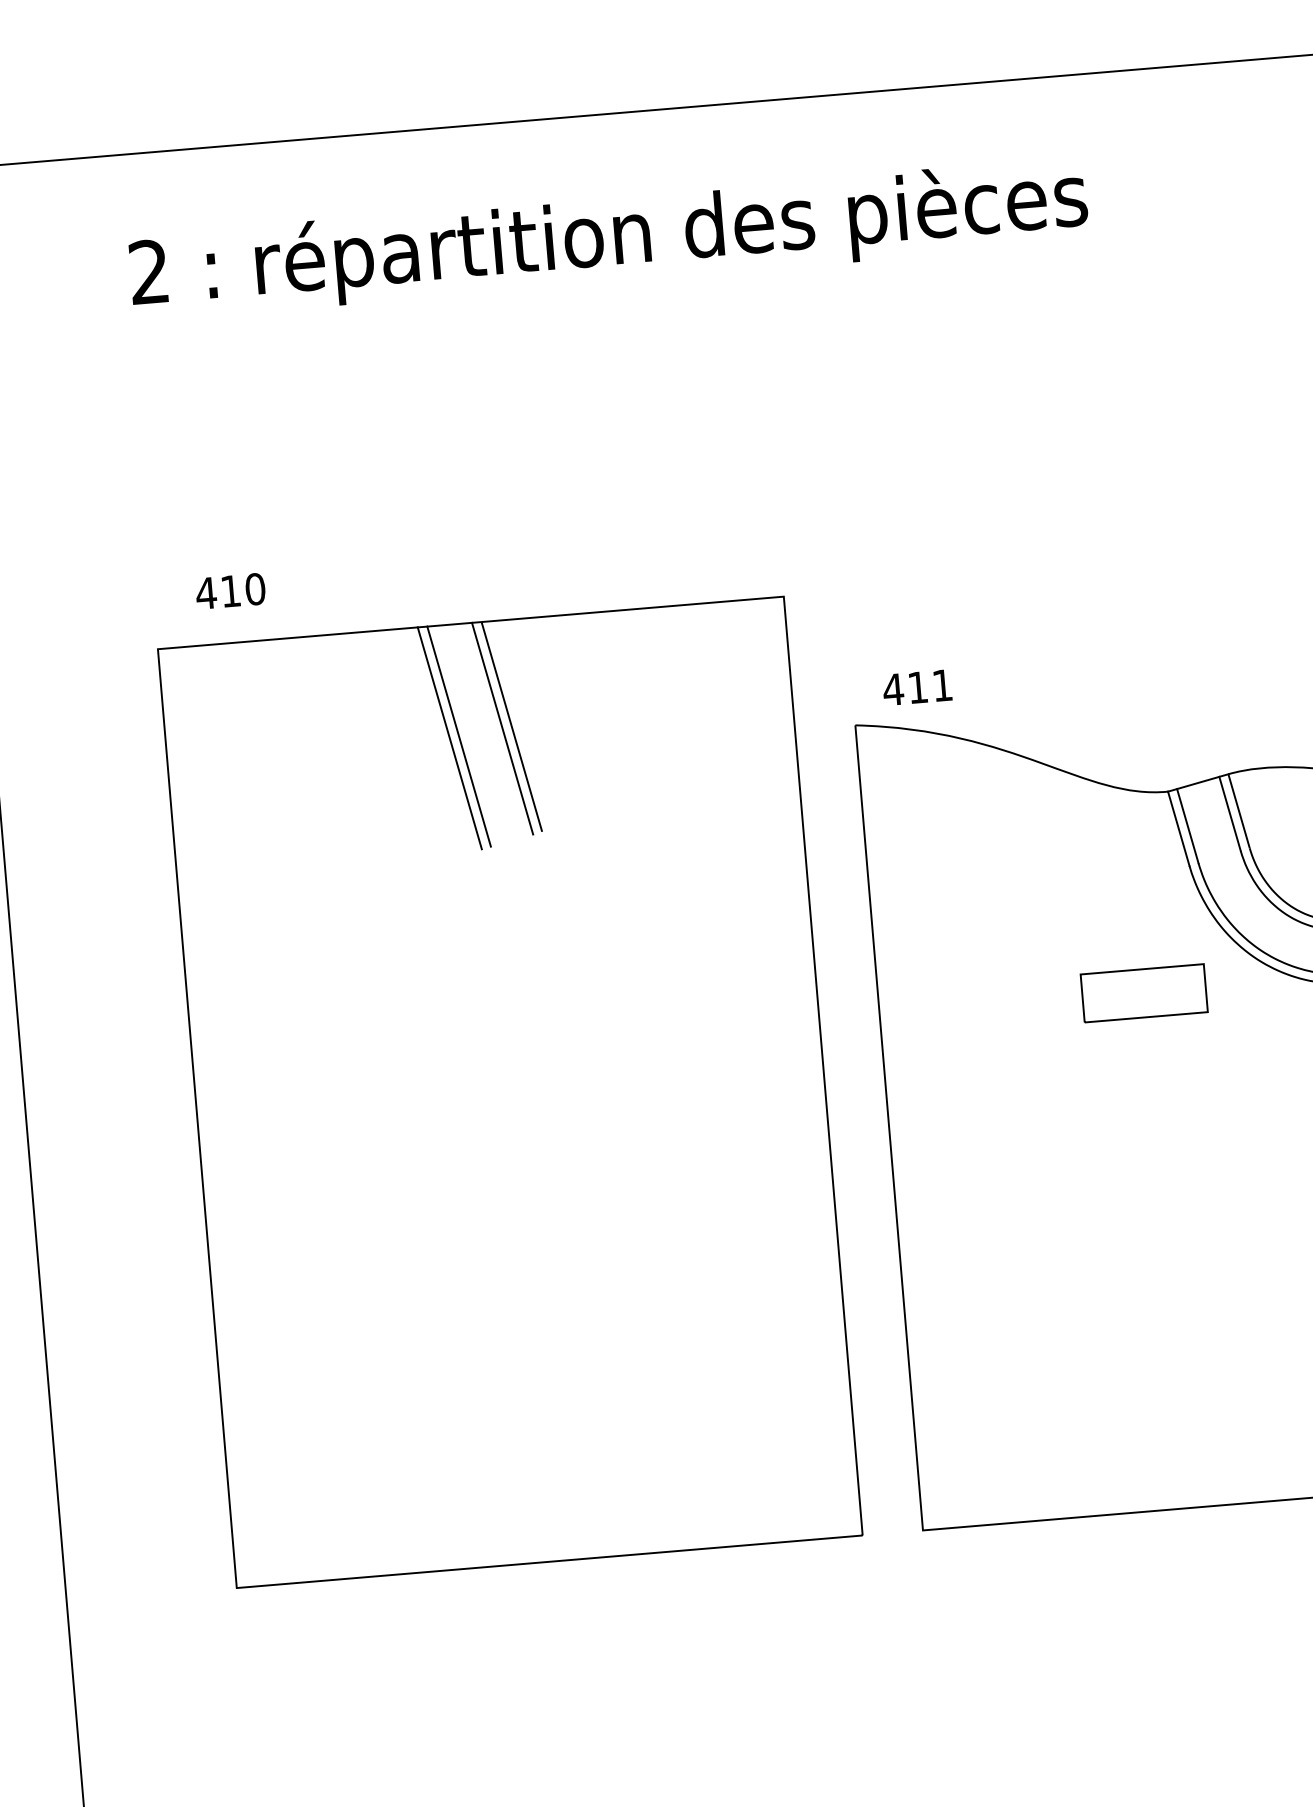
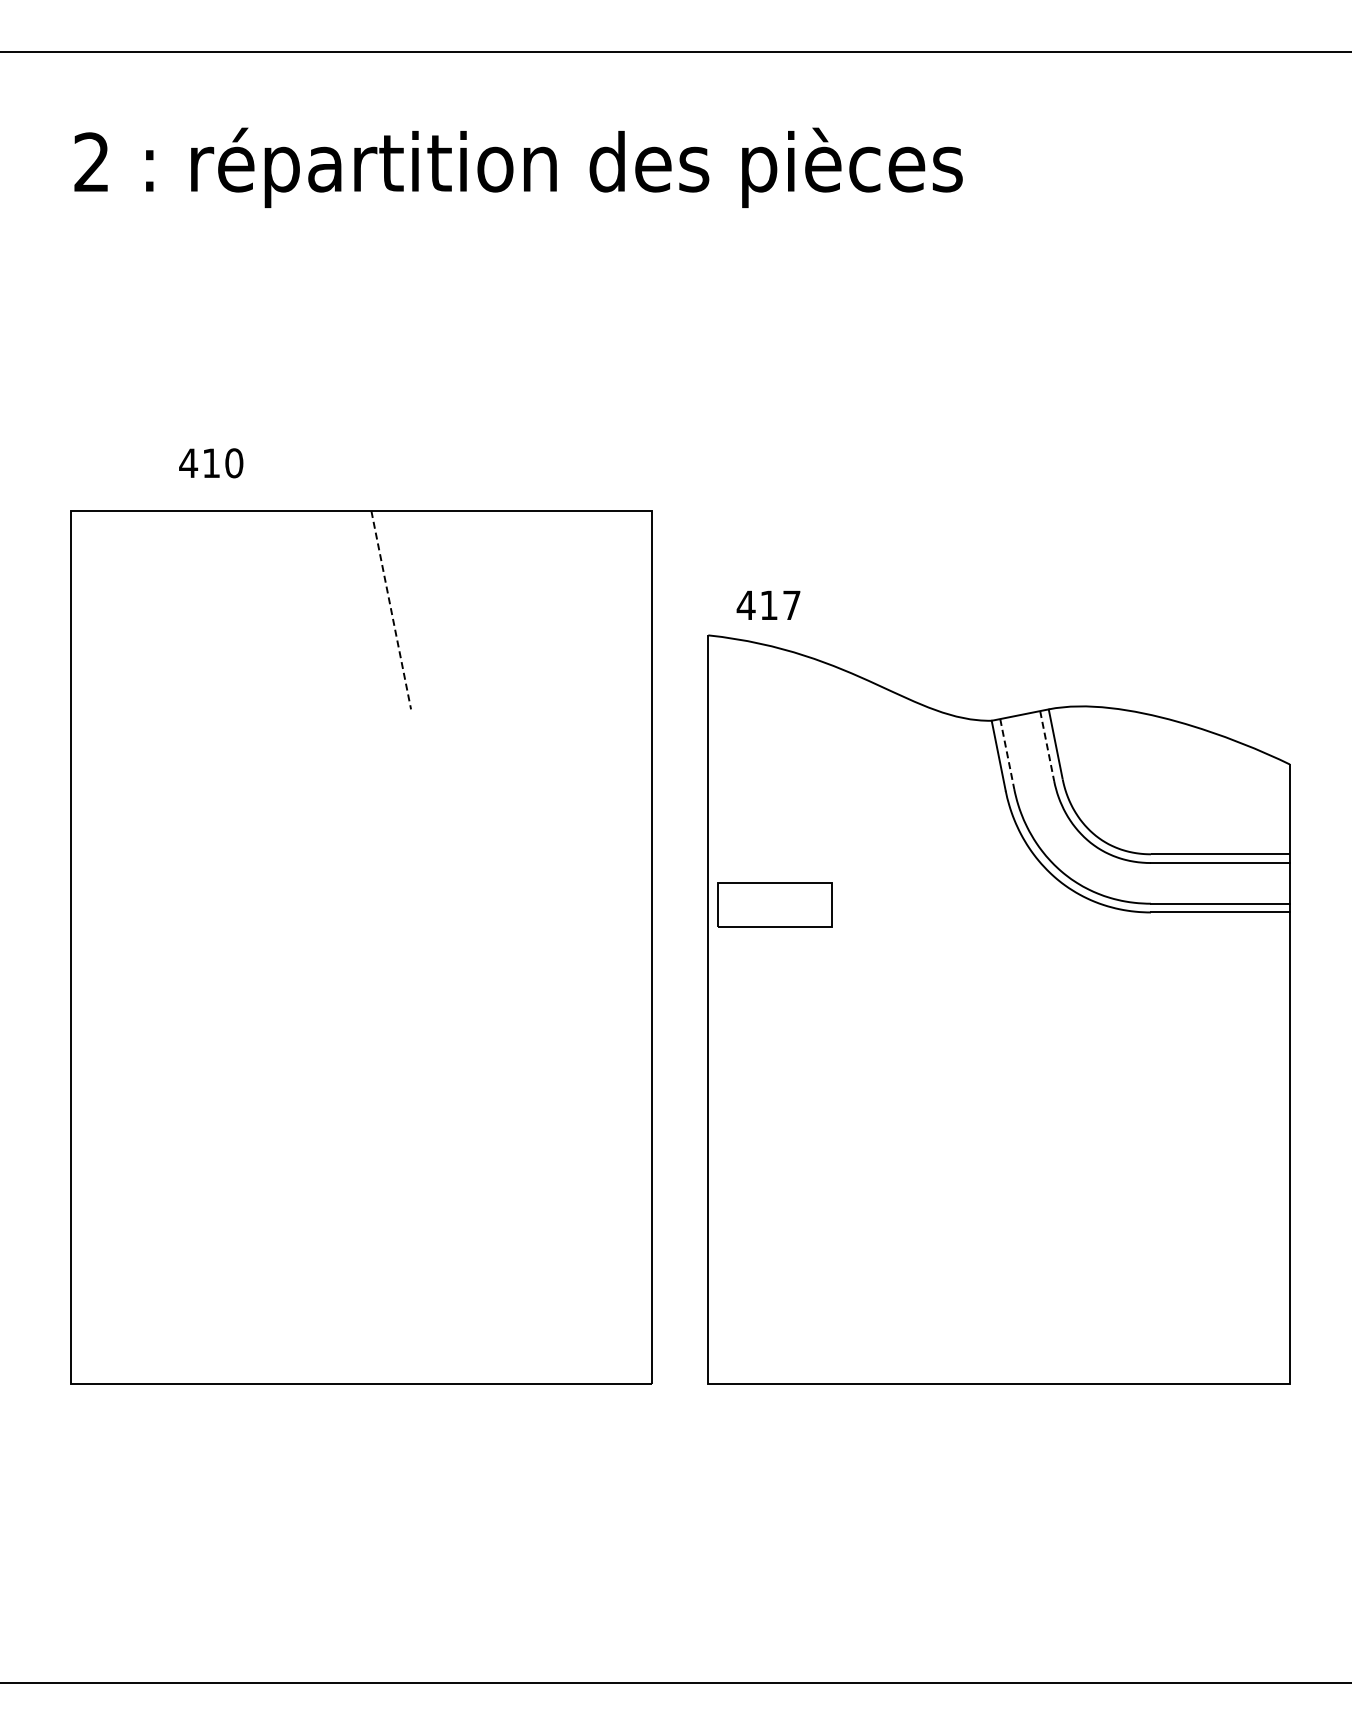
text: (230, 591) -> (211, 463), moved
text: (942, 684) -> (791, 604), 411 -> 417
line: (512, 727) -> (391, 610), solid -> dashed
line: (502, 729) -> (382, 611), removed
line: (450, 737) -> (333, 615), removed
line: (458, 737) -> (341, 615), removed
line: (1230, 814) -> (1047, 746), solid -> dashed
line: (1188, 826) -> (1007, 754), solid -> dashed
part: (1143, 992) -> (774, 904), moved

